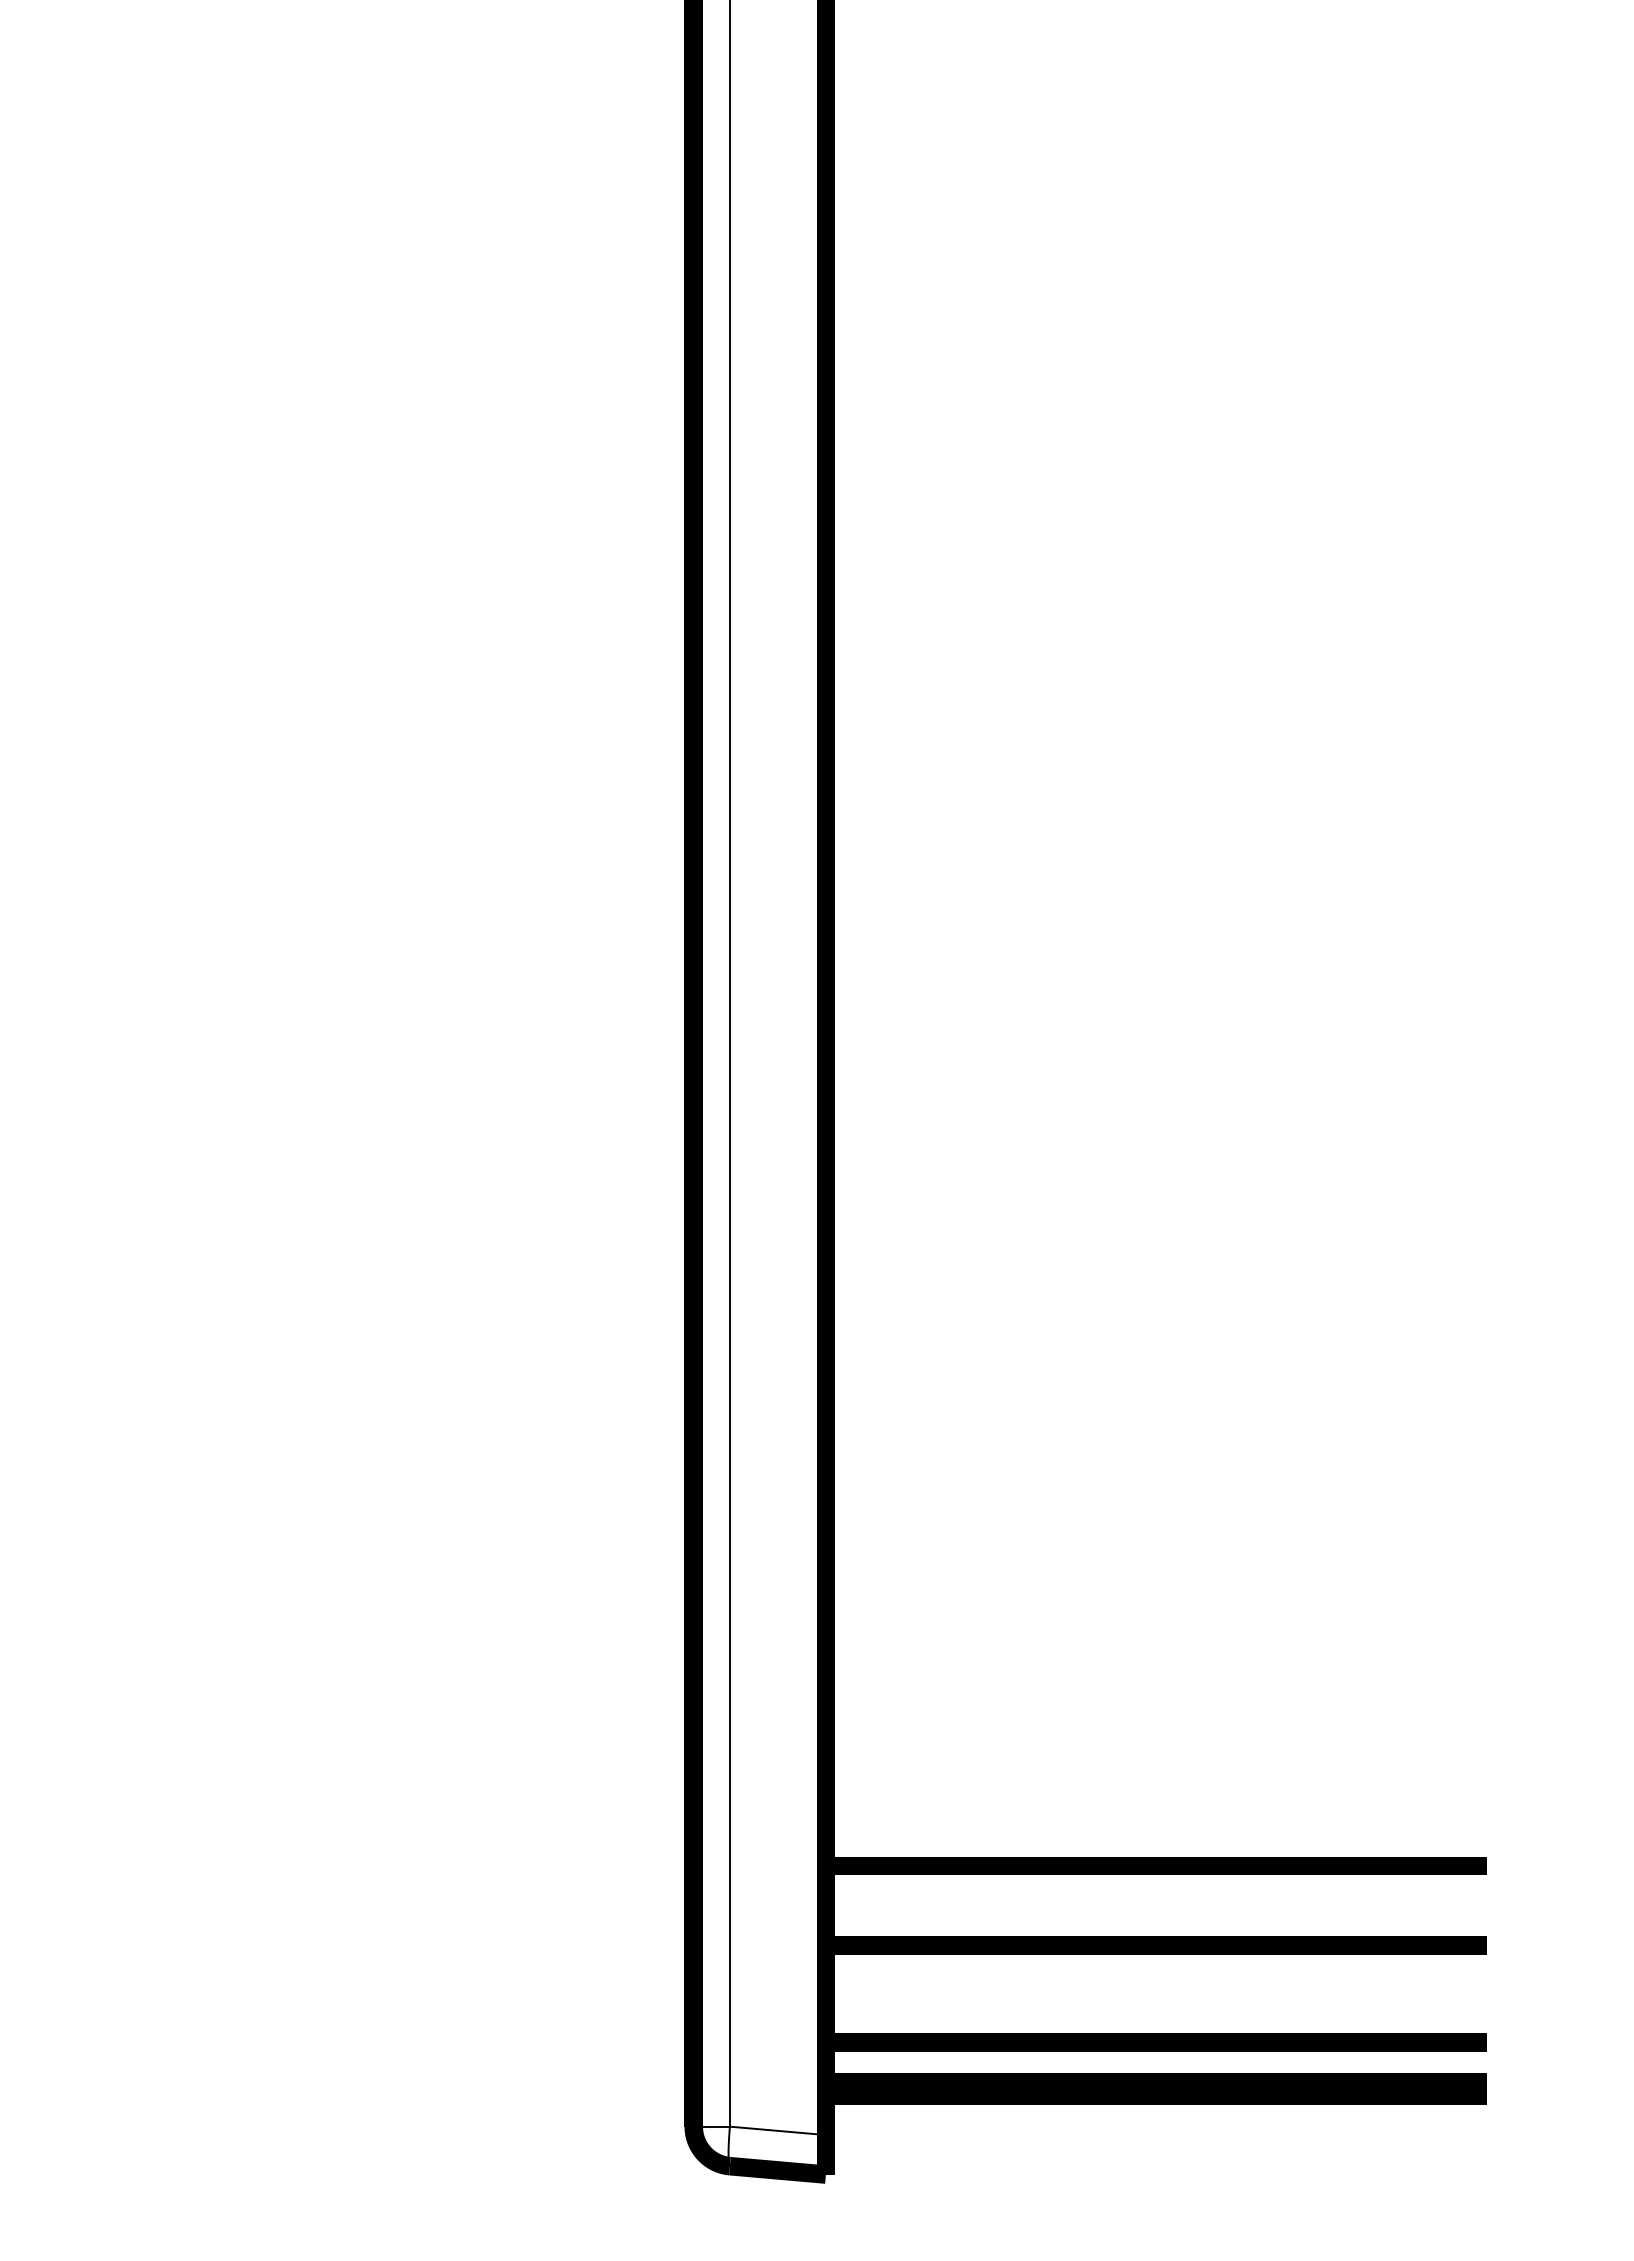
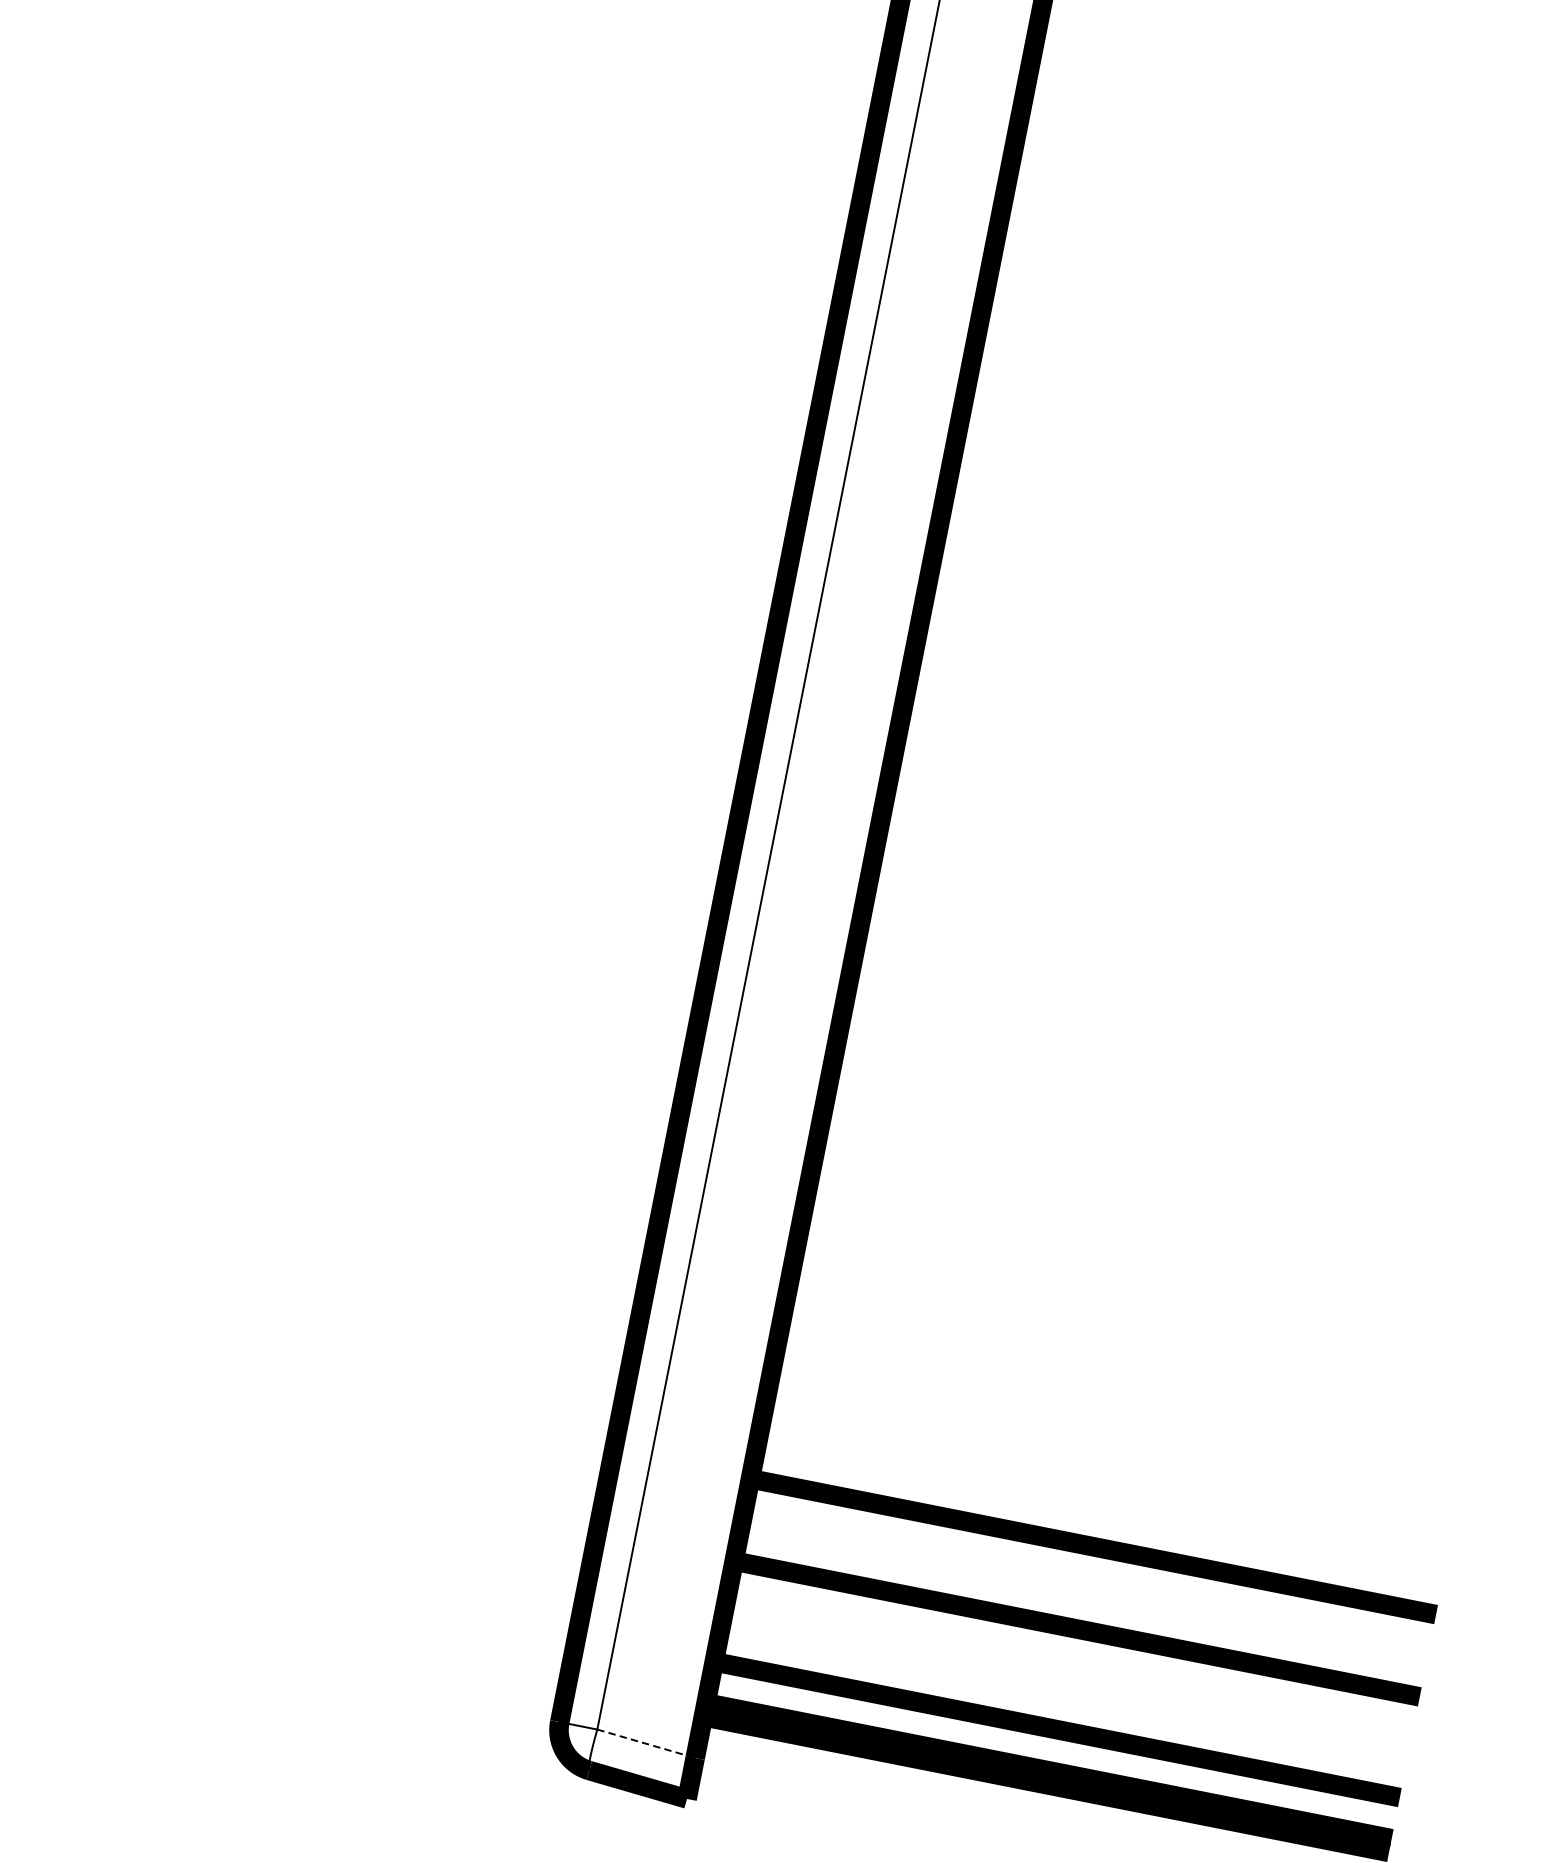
line: (778, 2130) -> (646, 1743), solid -> dashed

